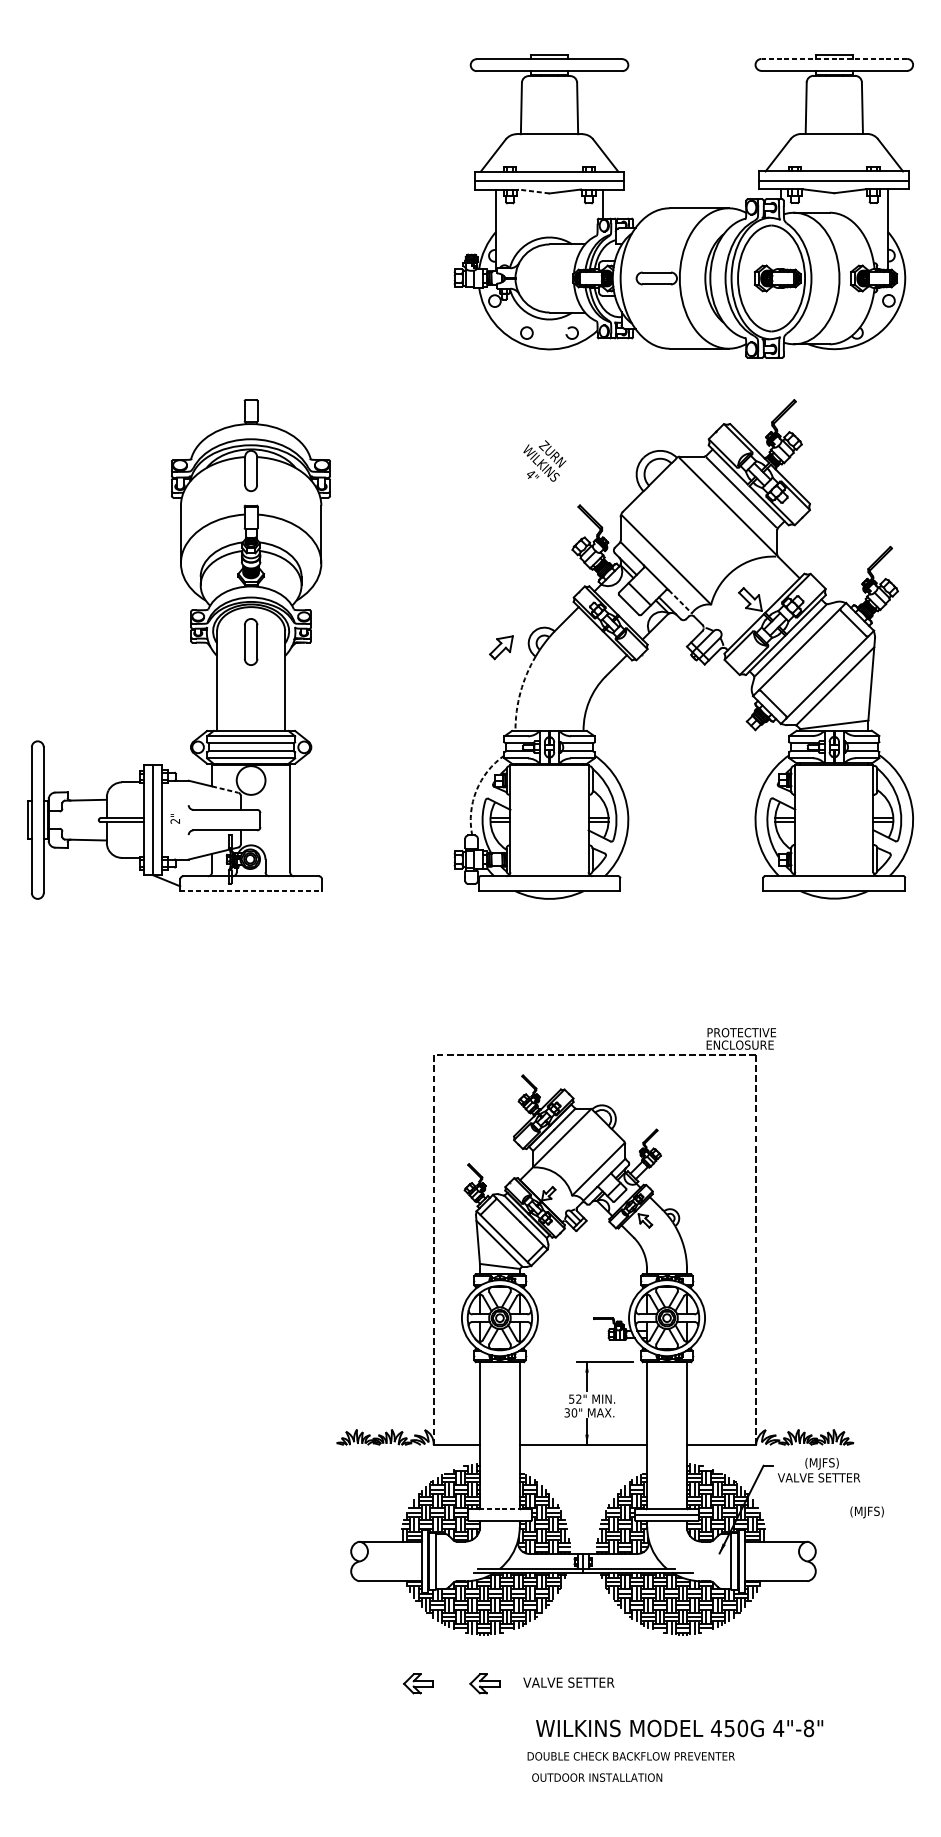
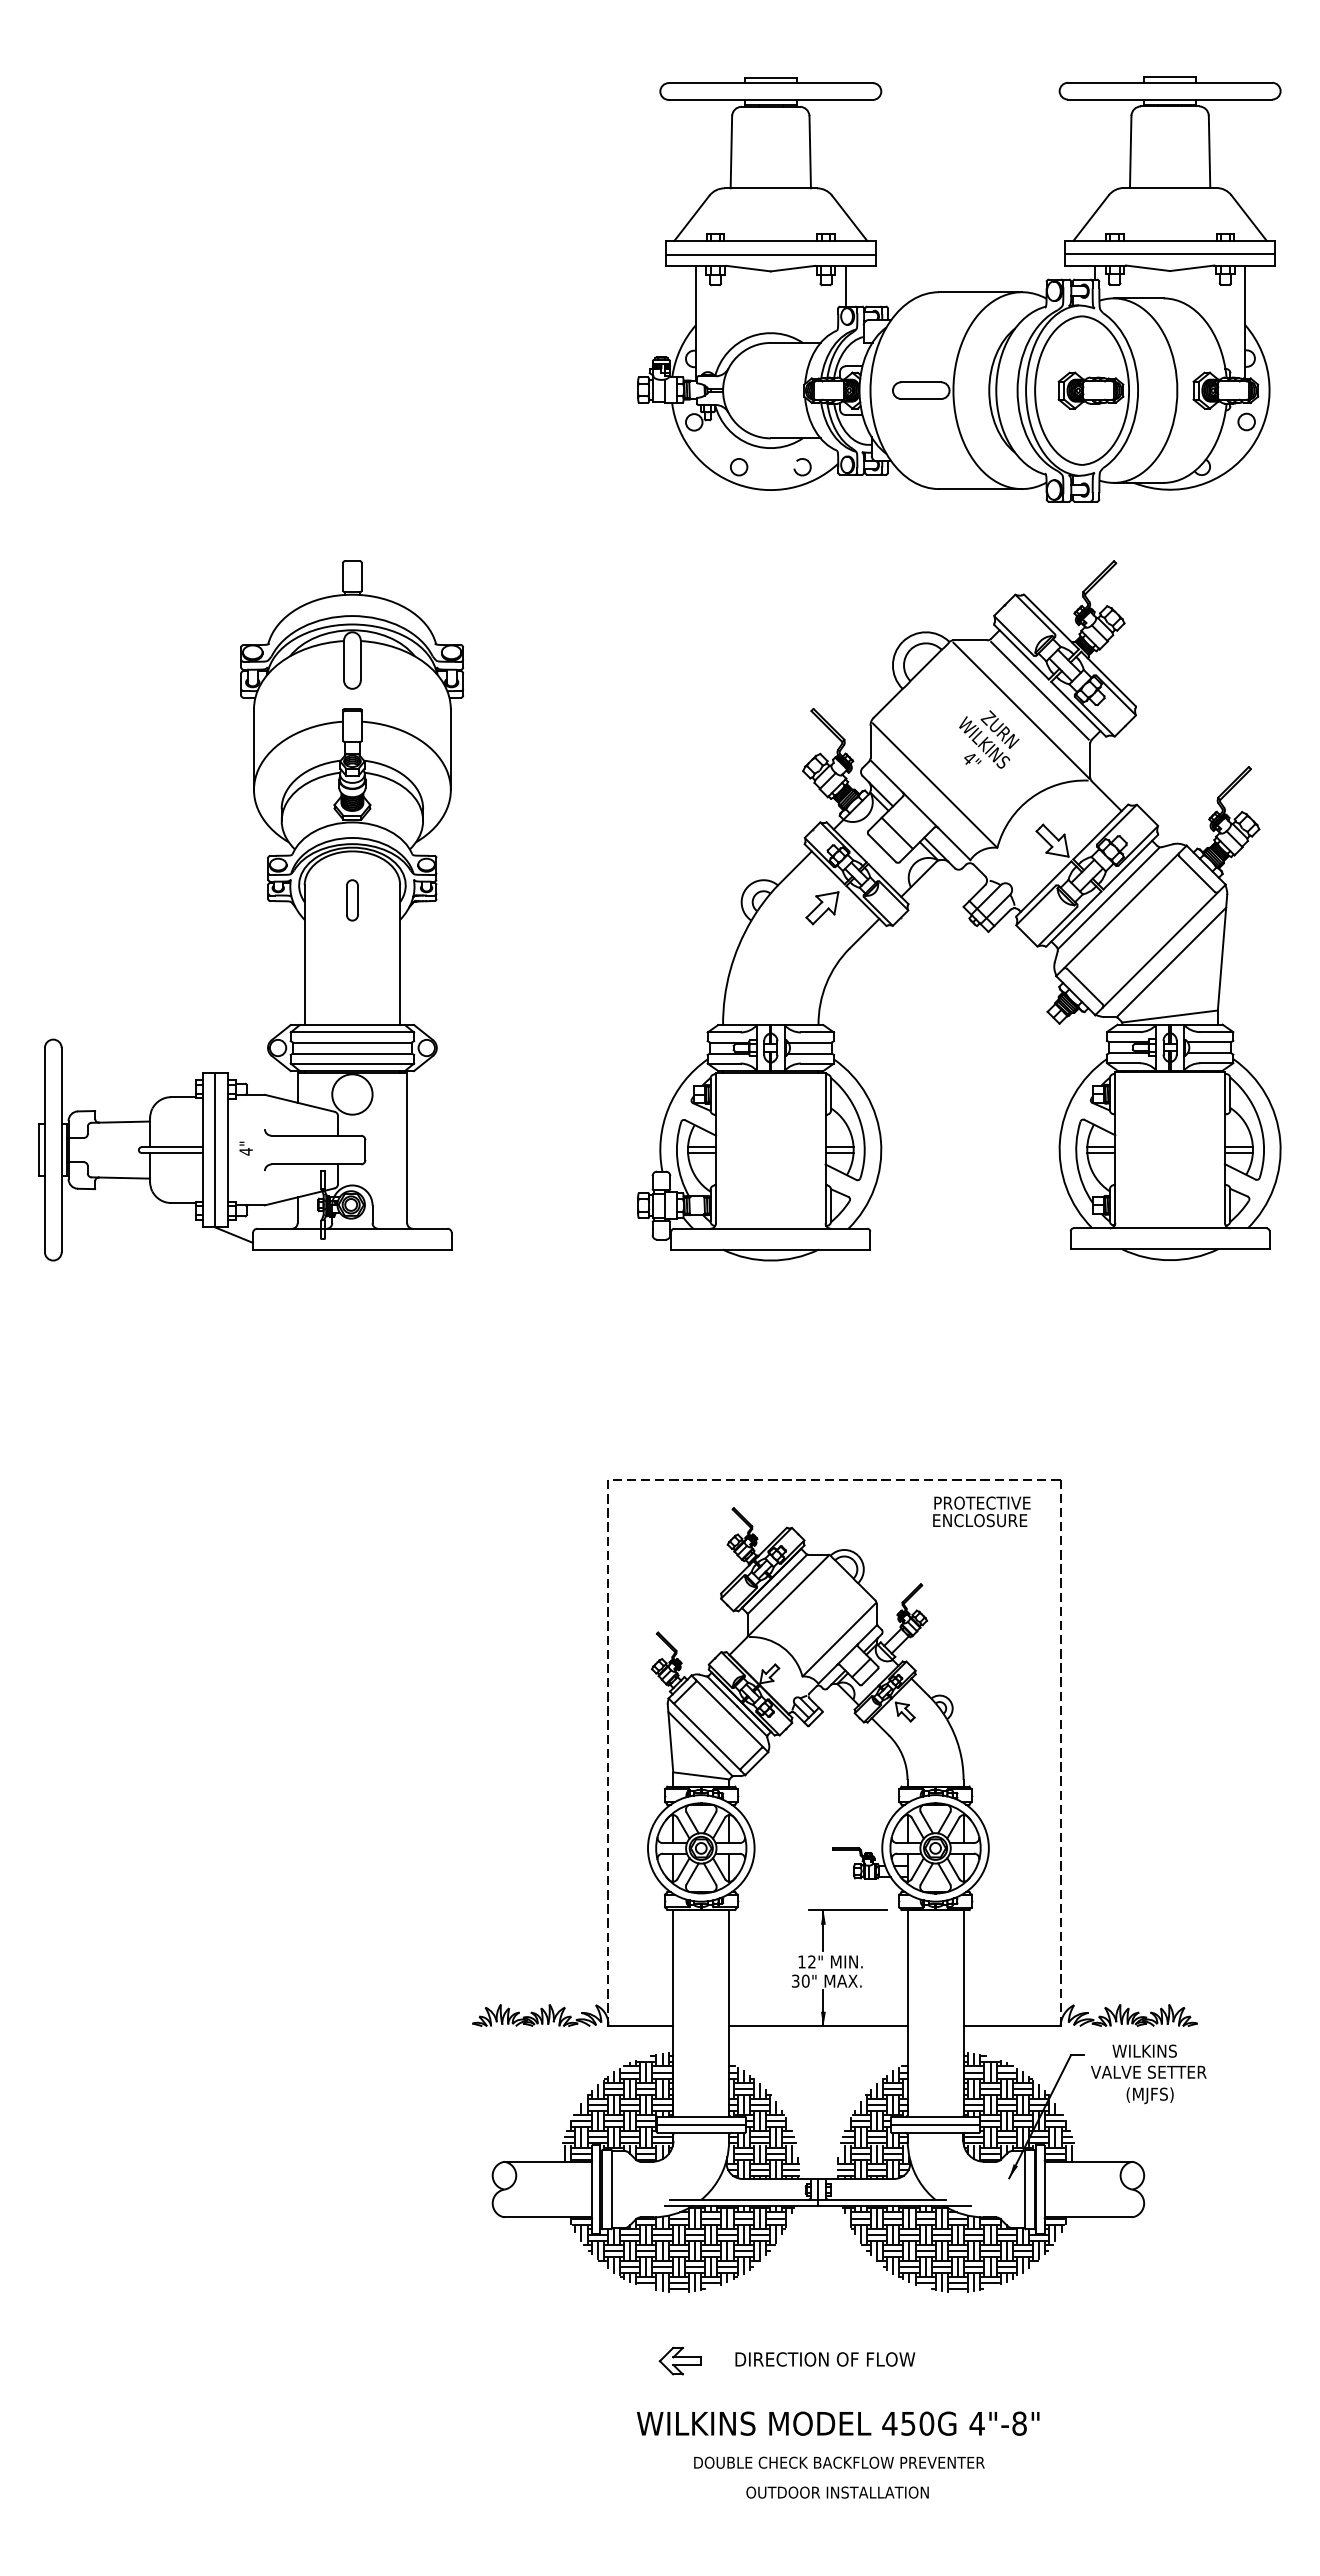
line: (833, 58) -> (1169, 82), dashed -> solid
line: (533, 191) -> (748, 268), dashed -> solid
text: (545, 460) -> (989, 739), moved
line: (680, 601) -> (954, 843), dashed -> solid
part: (251, 642) -> (352, 900), size x0.62
part: (501, 647) -> (822, 908), moved
arc: (520, 692) -> (730, 970), dashed -> solid
line: (225, 789) -> (316, 1107), dashed -> solid
arc: (476, 790) -> (668, 1108), dashed -> solid
text: (174, 821) -> (245, 1151), 2" -> 4"
line: (251, 891) -> (352, 1249), dashed -> solid
text: (741, 1038) -> (981, 1511), moved
text: (571, 1398) -> (801, 1961), 52" -> 12"
text: (816, 1463) -> (1144, 2052), (MJFS) -> WILKINS
line: (500, 1509) -> (701, 2116), dashed -> solid
text: (866, 1512) -> (1149, 2095), moved
line: (499, 1515) -> (700, 2124), added
text: (587, 1682) -> (824, 2359), VALVE SETTER -> DIRECTION OF FLOW
part: (418, 1683) -> (586, 2360), removed
text: (679, 1728) -> (838, 2423), moved
text: (631, 1756) -> (839, 2462), moved

